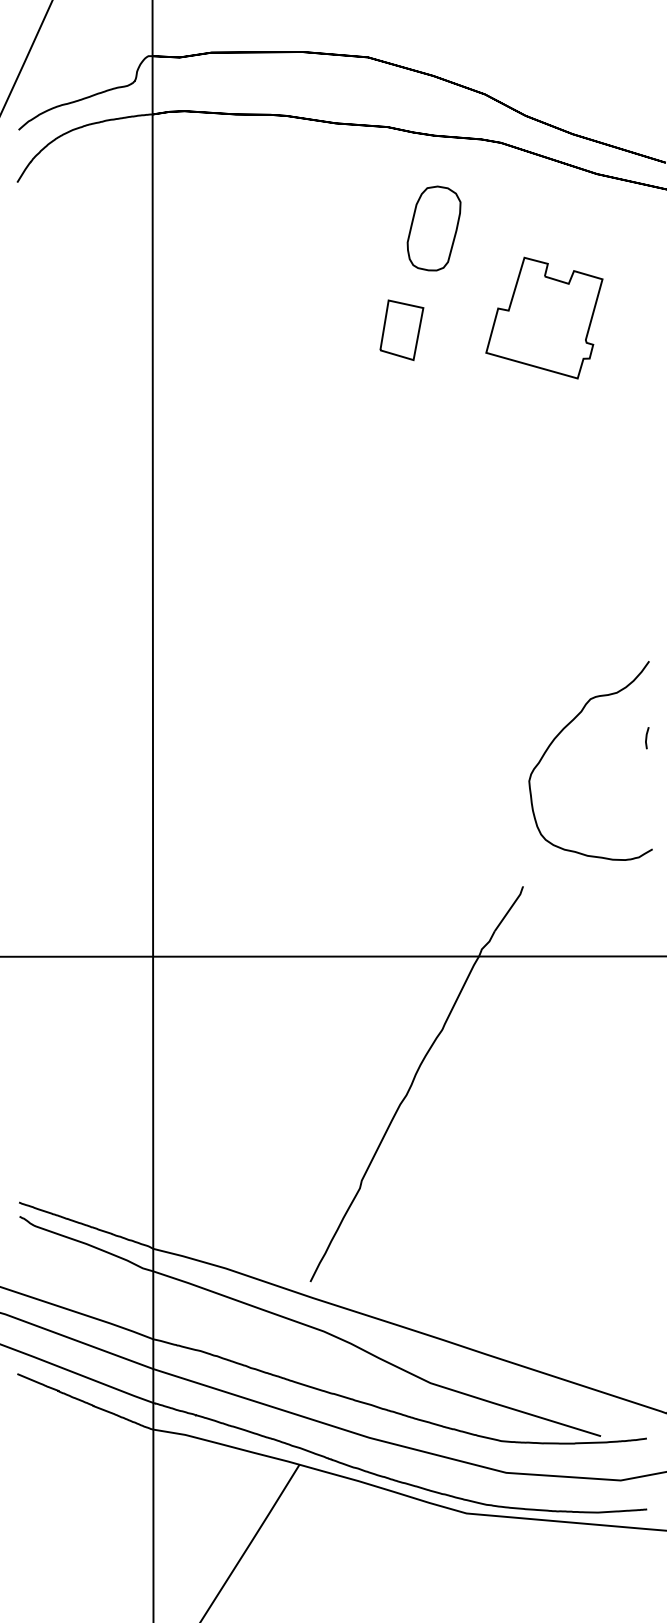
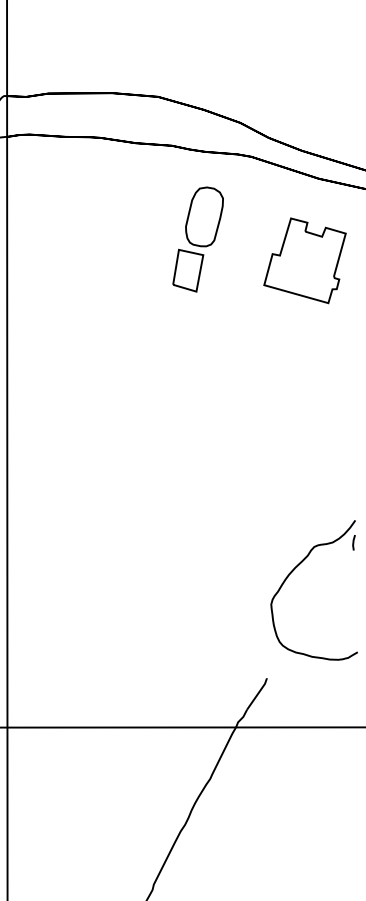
part: (544, 317) -> (305, 260), moved
part: (401, 329) -> (187, 270), moved
line: (647, 738) -> (354, 543), moved

